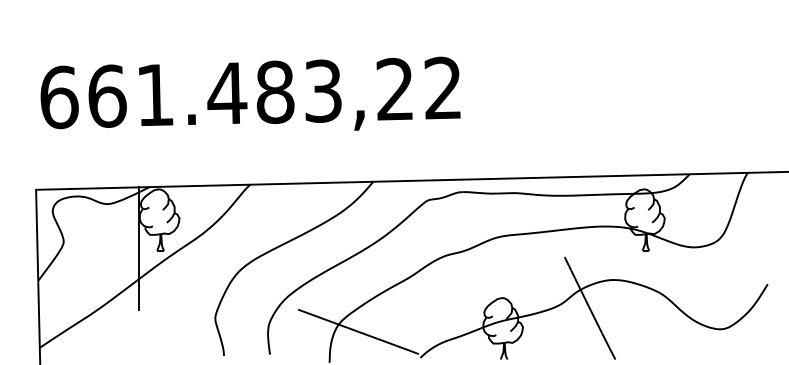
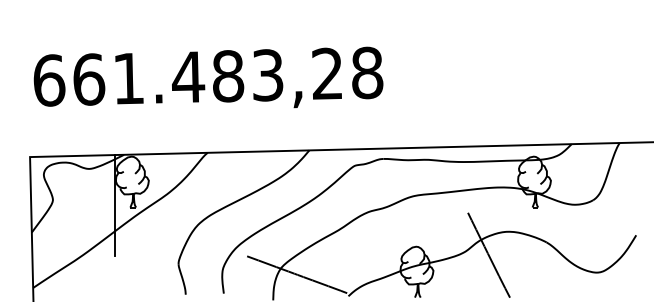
text: (443, 87) -> (367, 72), 661.483,22 -> 661.483,28

